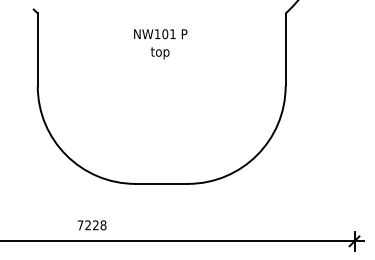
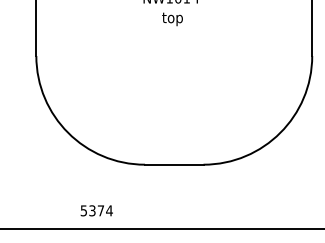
text: (91, 225) -> (96, 210), 7228 -> 5374

